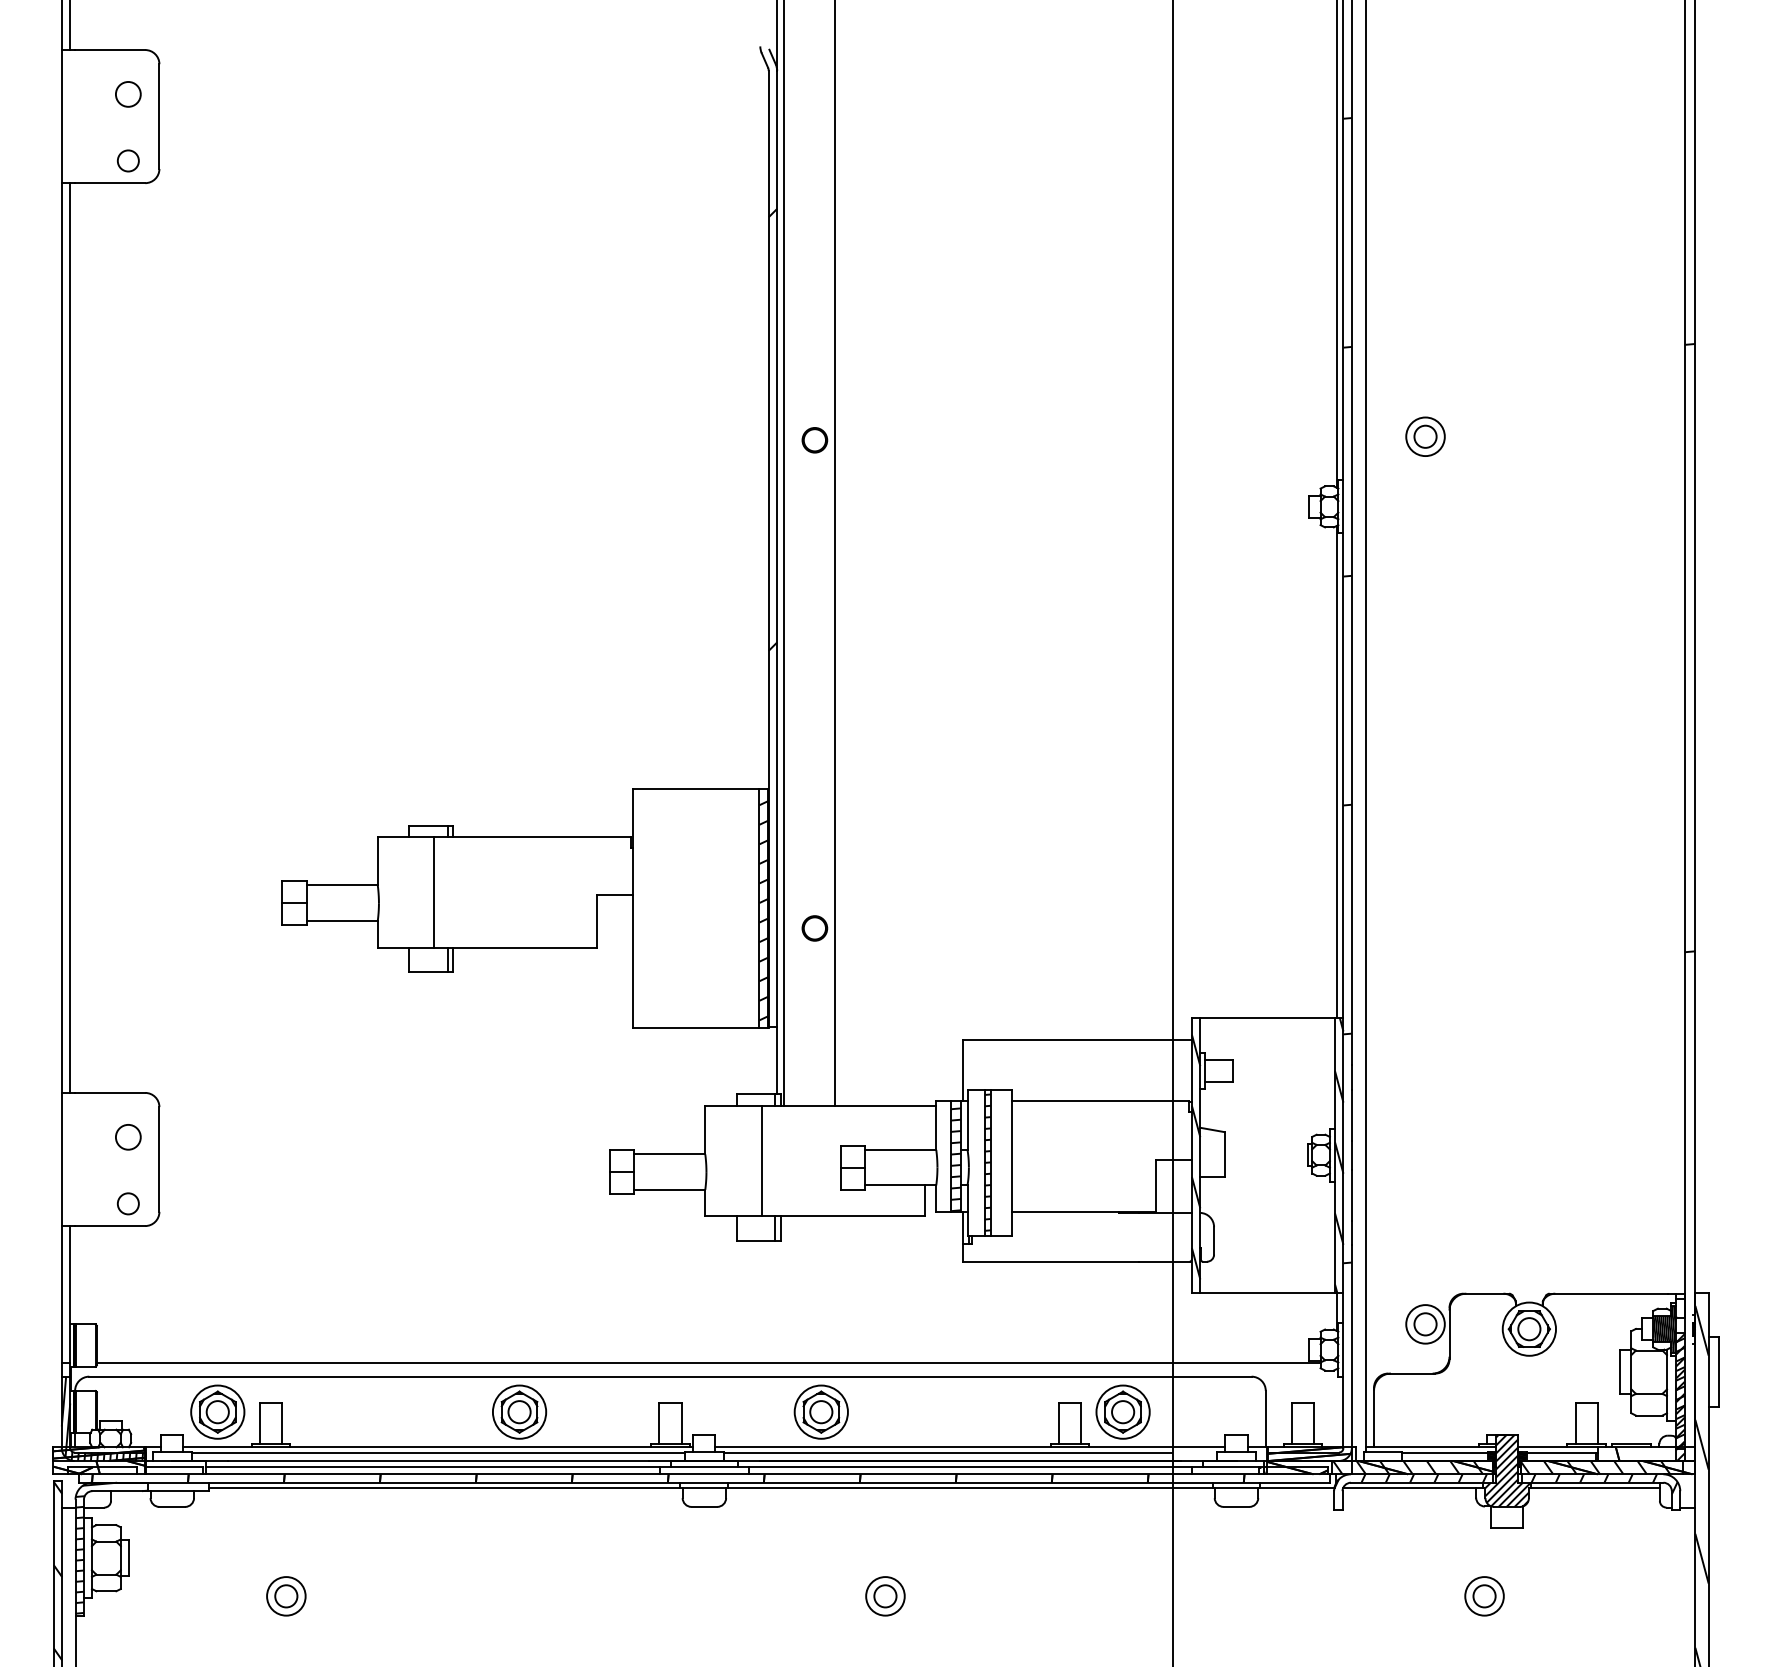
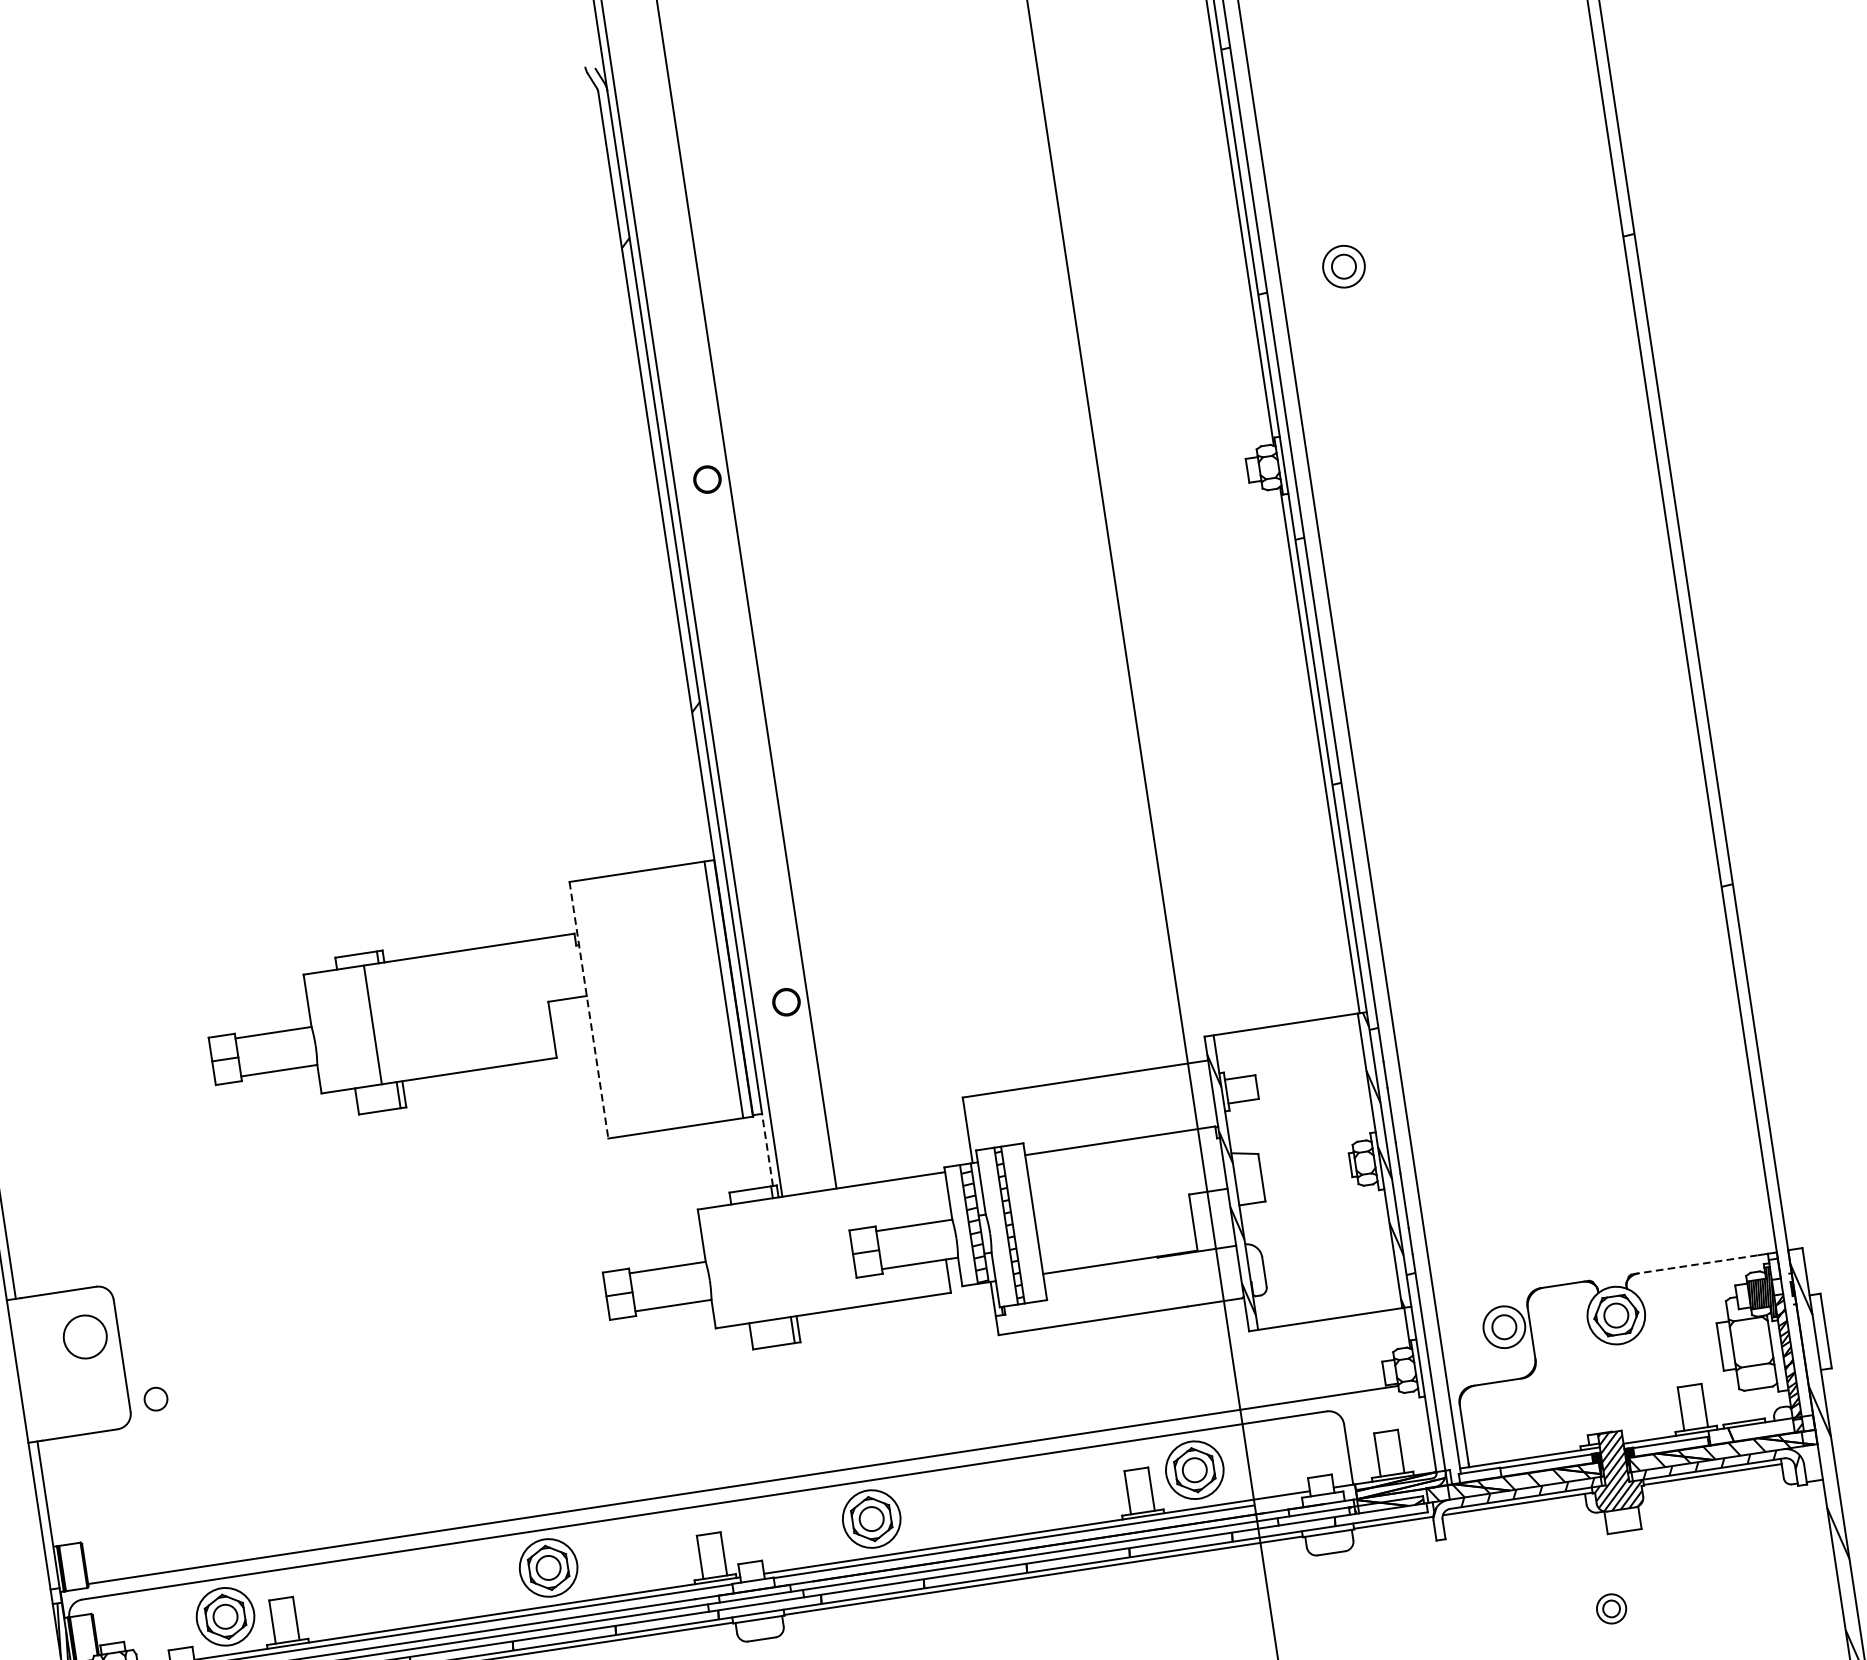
part: (1425, 436) -> (1343, 266), moved
line: (633, 908) -> (589, 1010), solid -> dashed
hatch: (763, 910) -> (728, 991), removed
line: (777, 1060) -> (767, 1149), solid -> dashed
circle: (127, 1136) -> (84, 1336), size x1.6
line: (761, 1160) -> (766, 1259), removed
circle: (128, 1203) -> (156, 1398), moved
line: (1609, 1293) -> (1696, 1264), solid -> dashed
part: (1484, 1596) -> (1611, 1609), size x0.7

